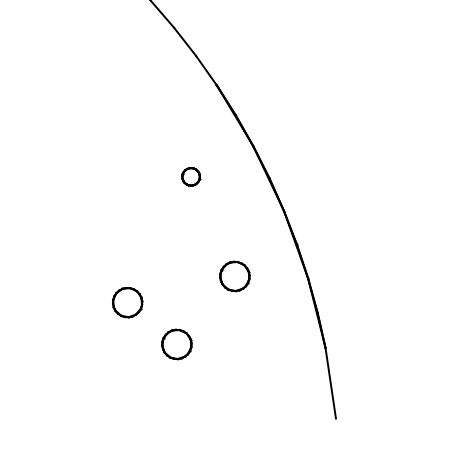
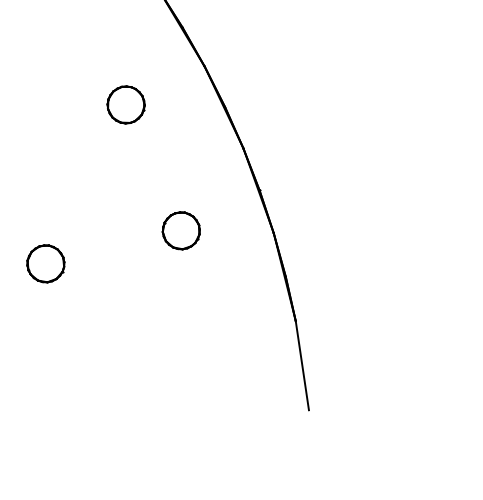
part: (190, 176) -> (125, 104), size x1.67
part: (176, 344) -> (107, 316), removed

